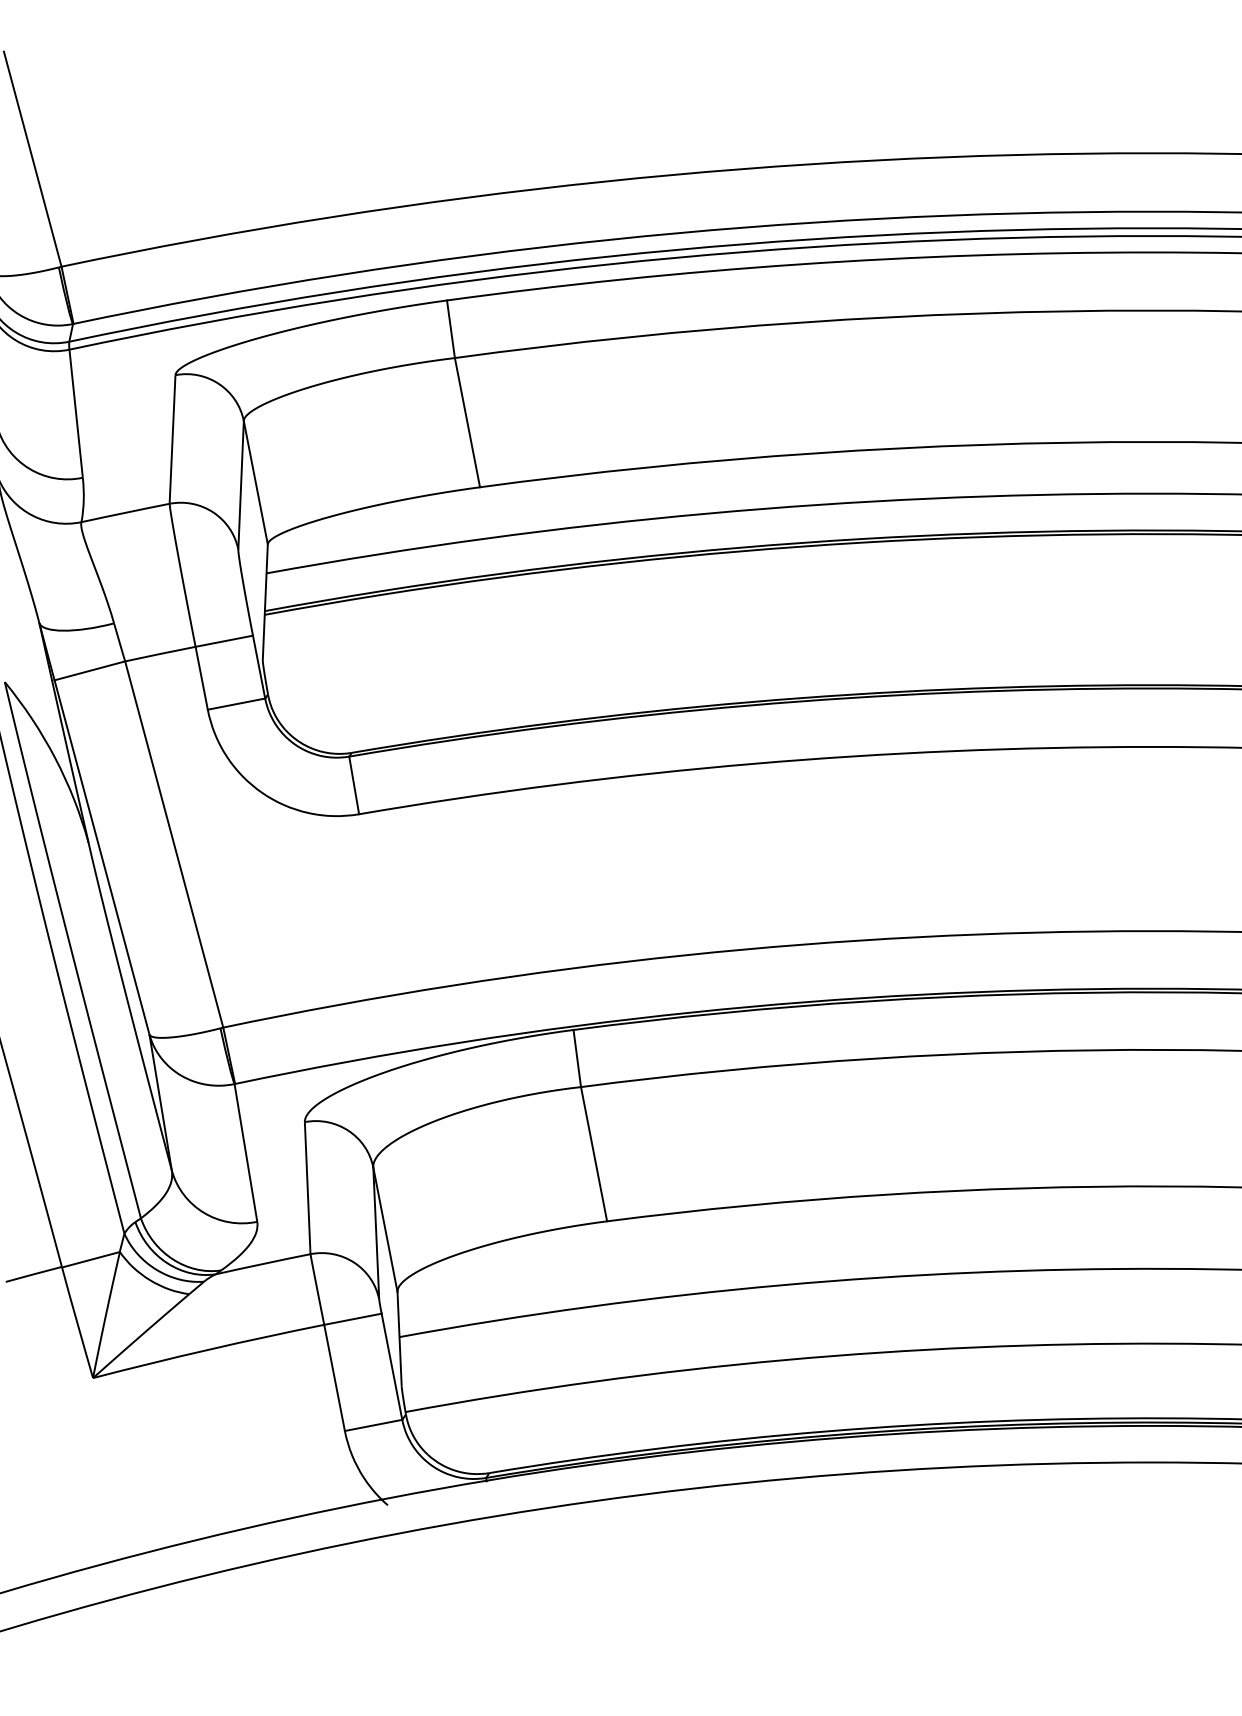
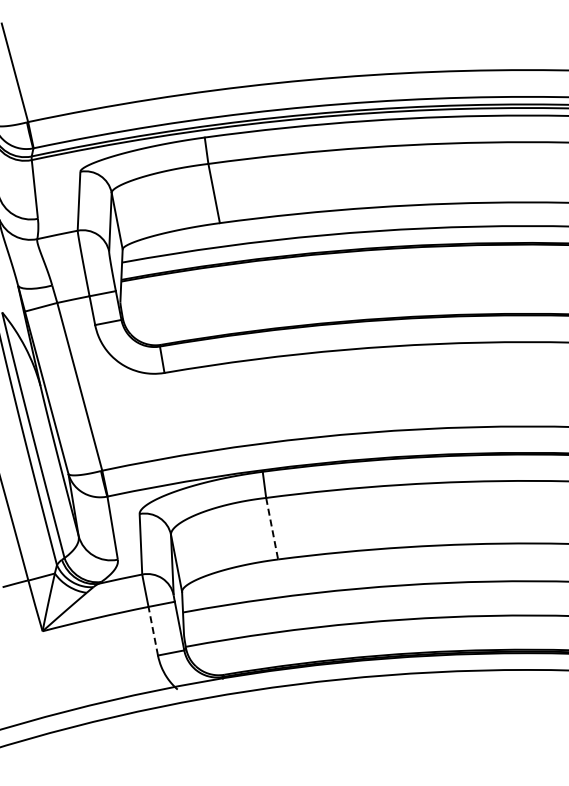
line: (594, 1155) -> (272, 529), solid -> dashed
line: (335, 1378) -> (153, 631), solid -> dashed

